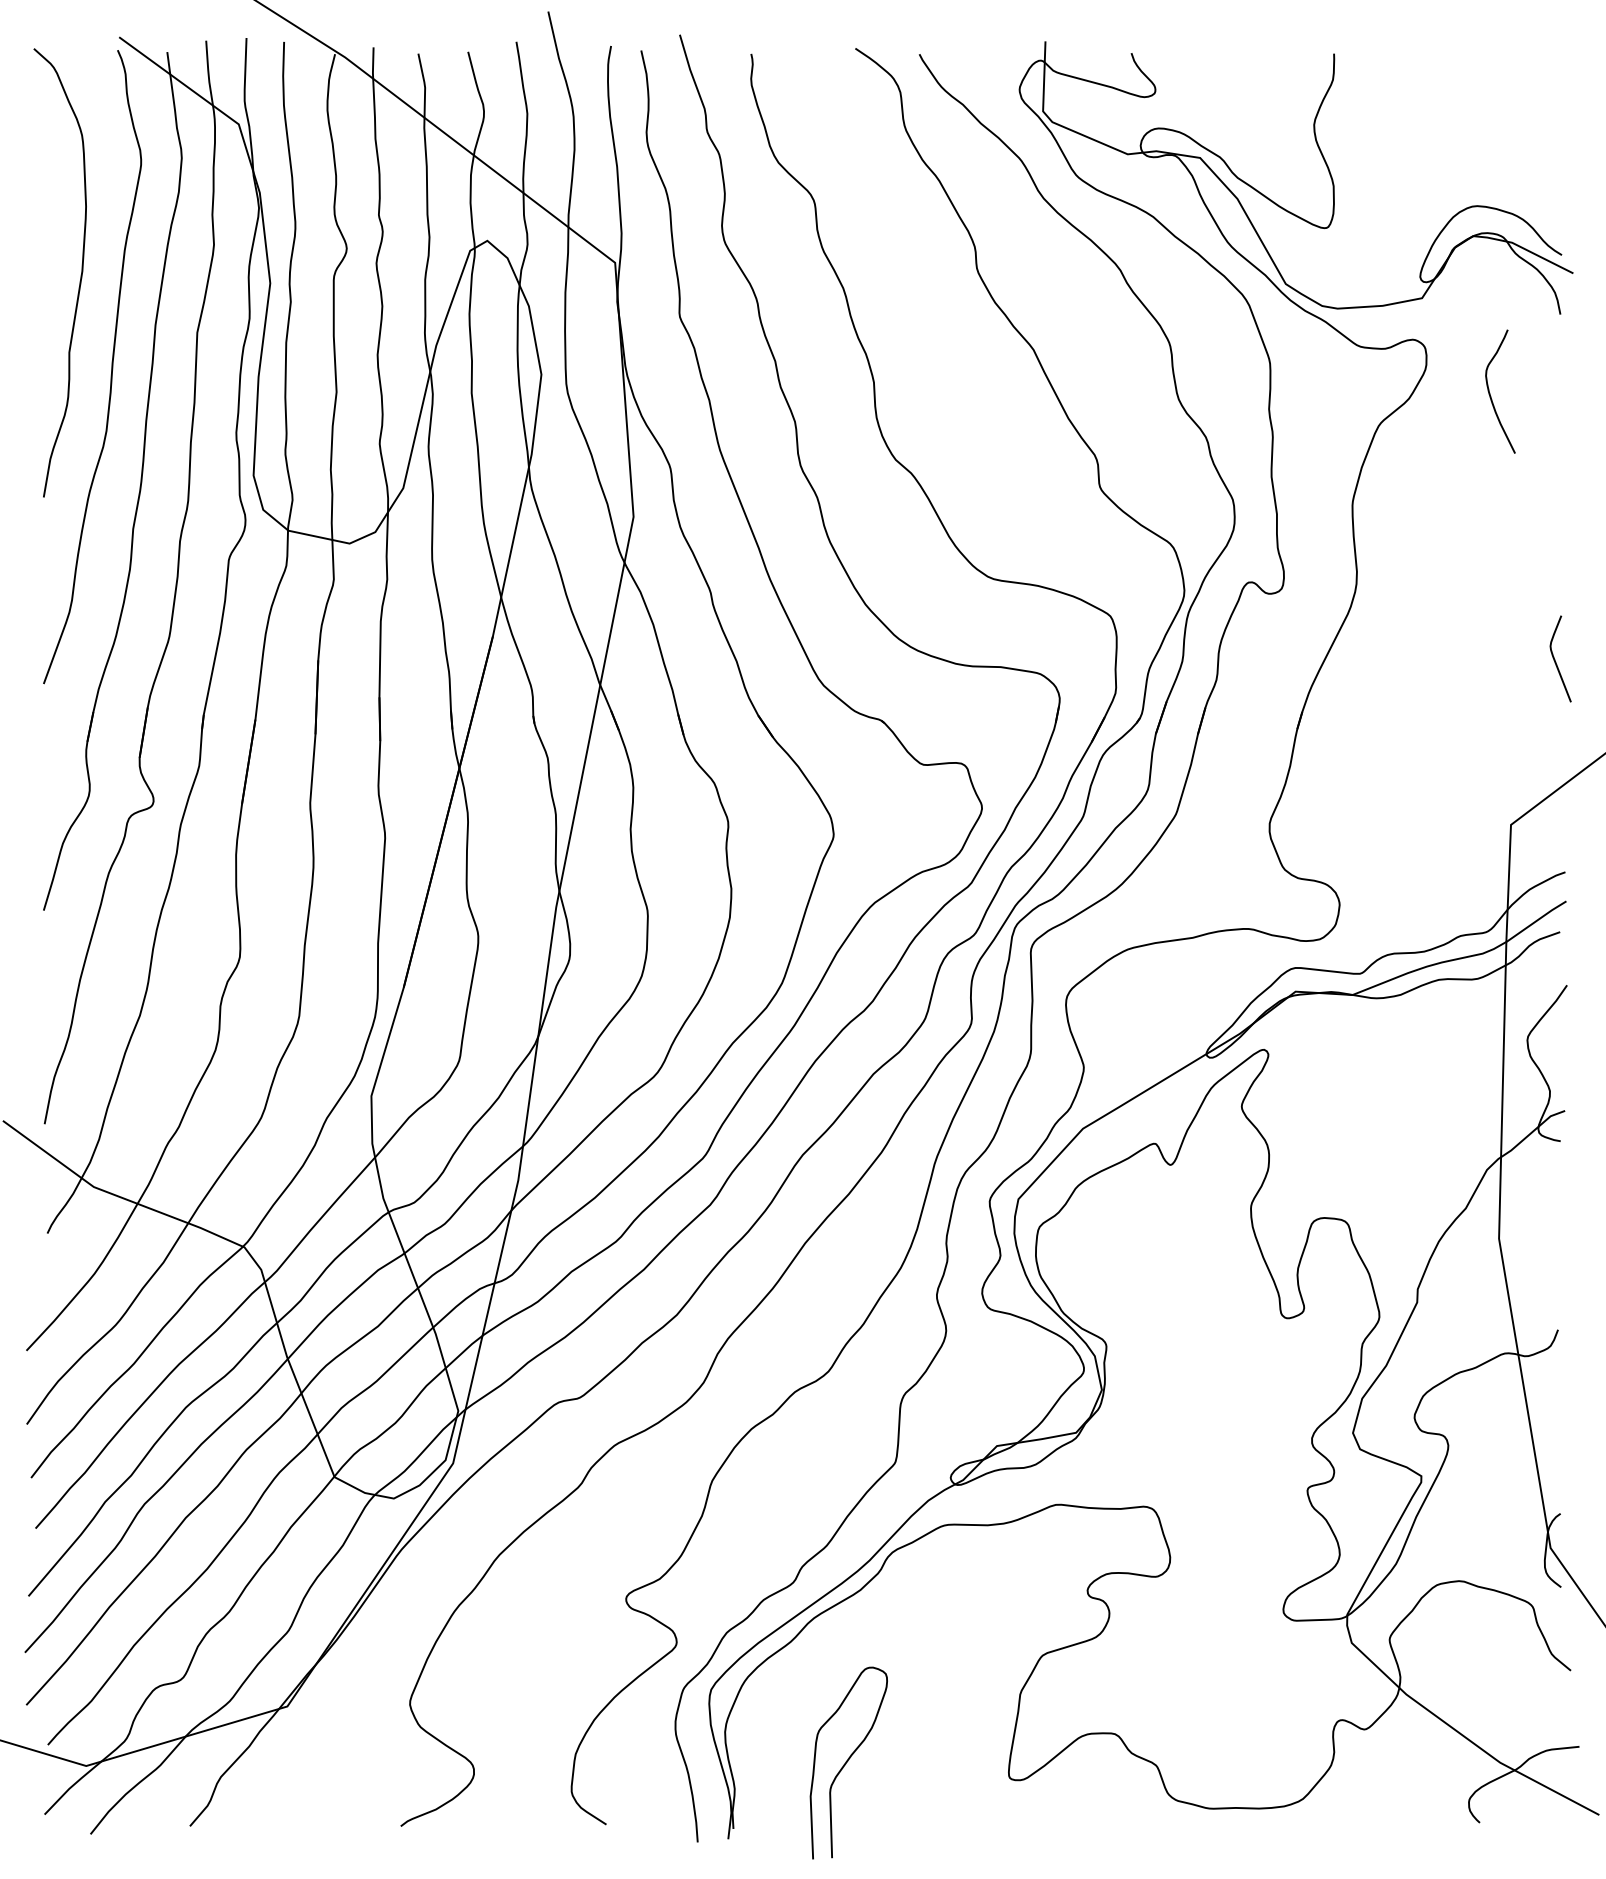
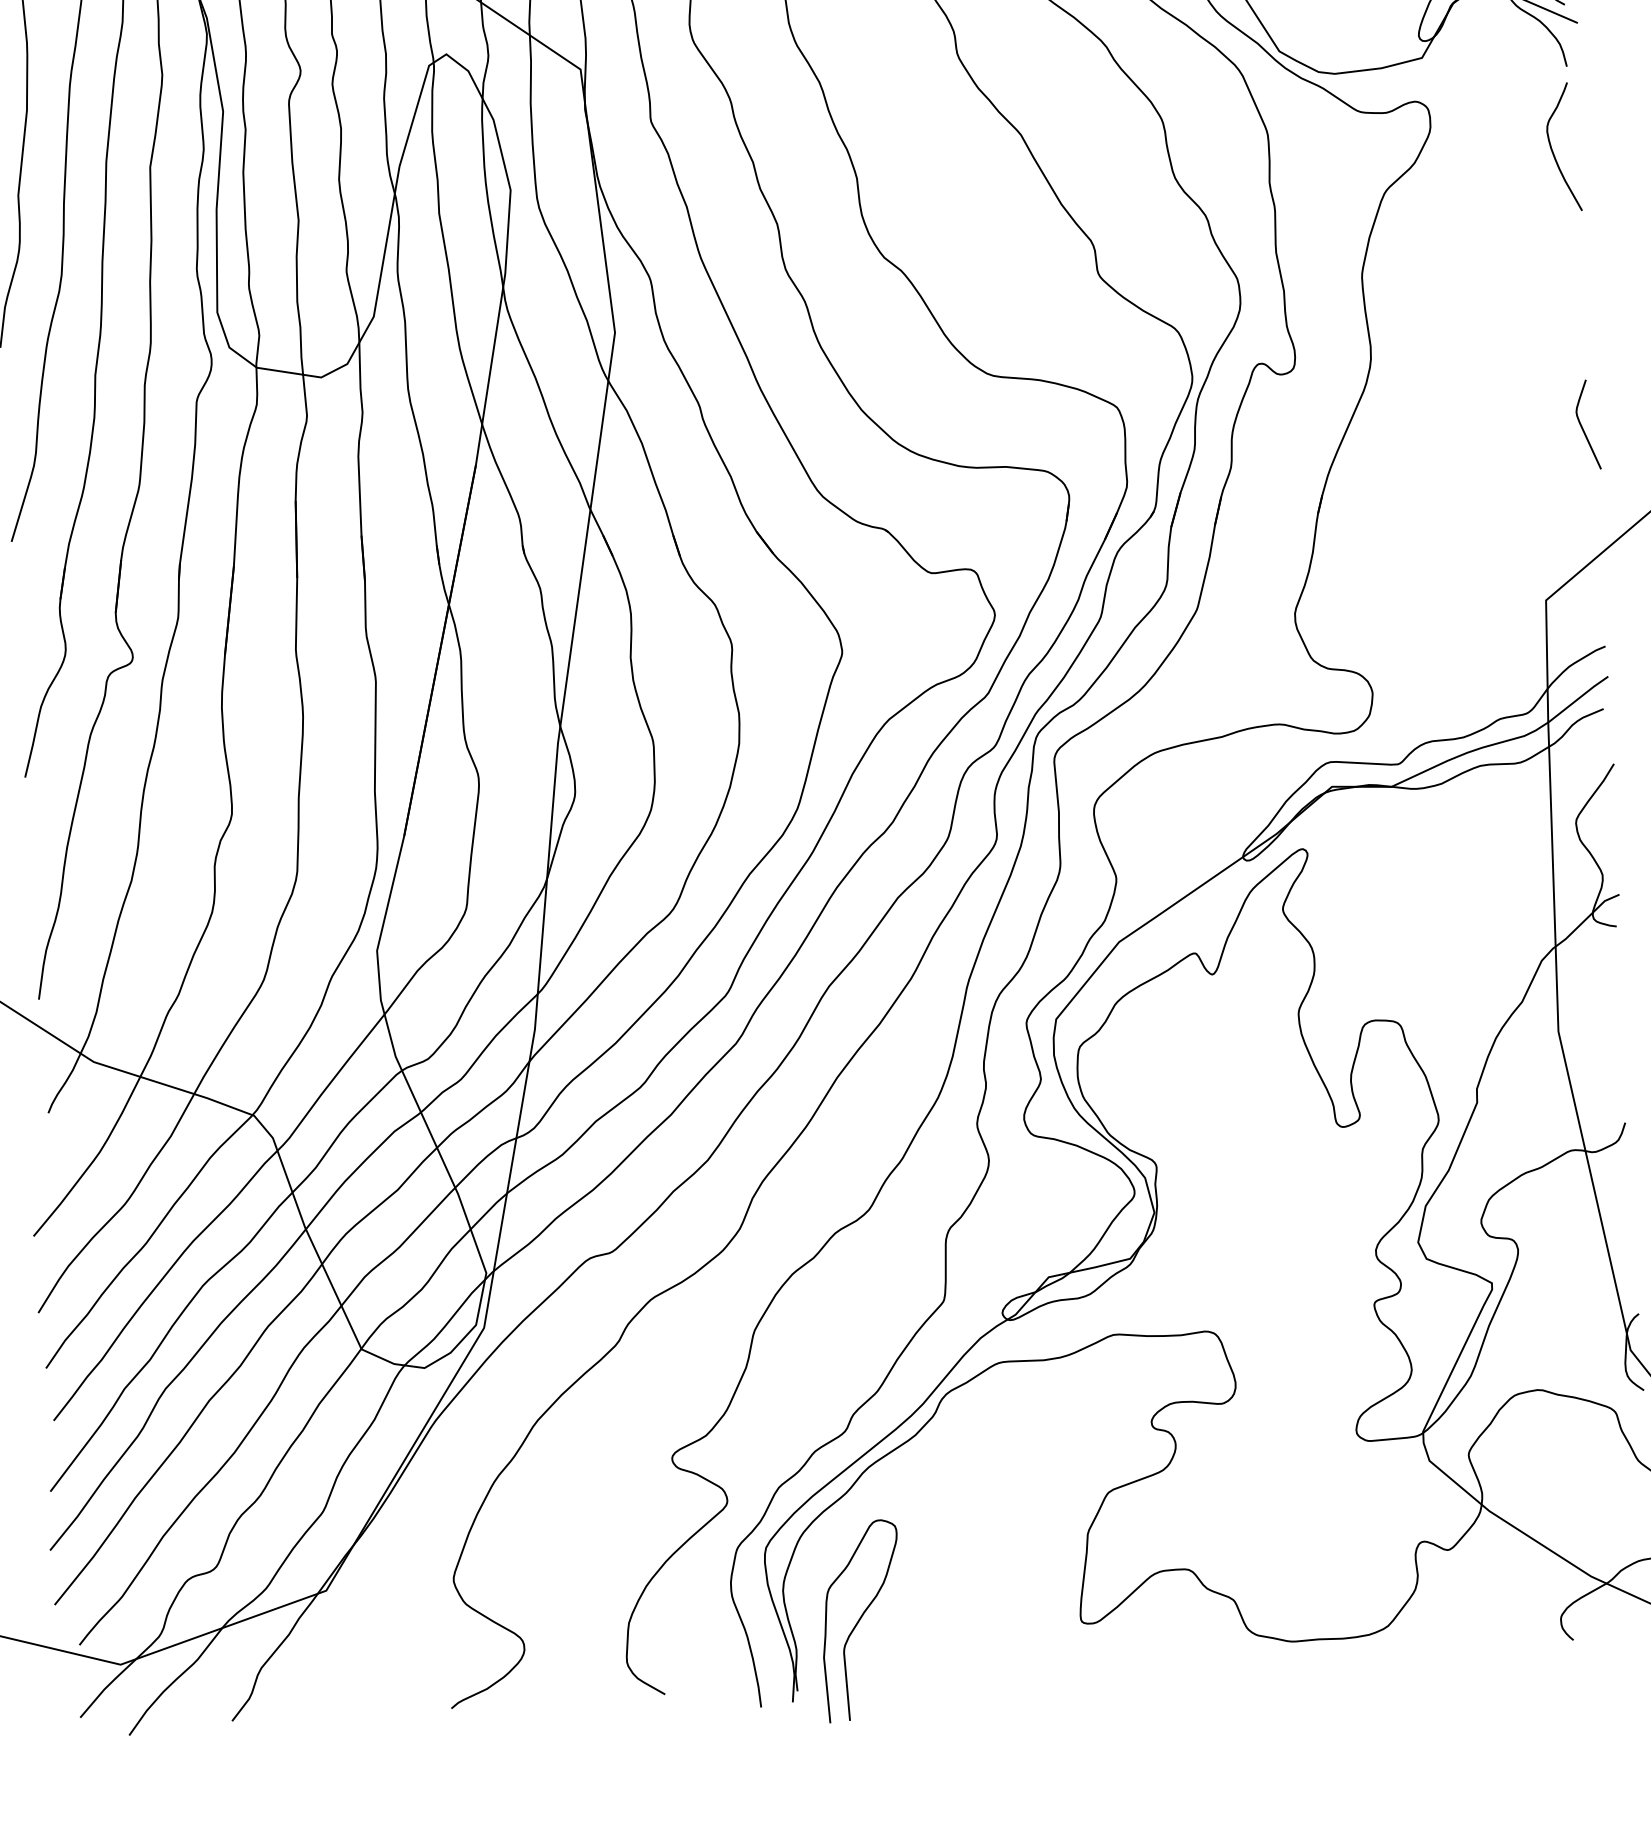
curve: (1490, 393) -> (1552, 149), moved
curve: (848, 1761) -> (861, 1619), moved

